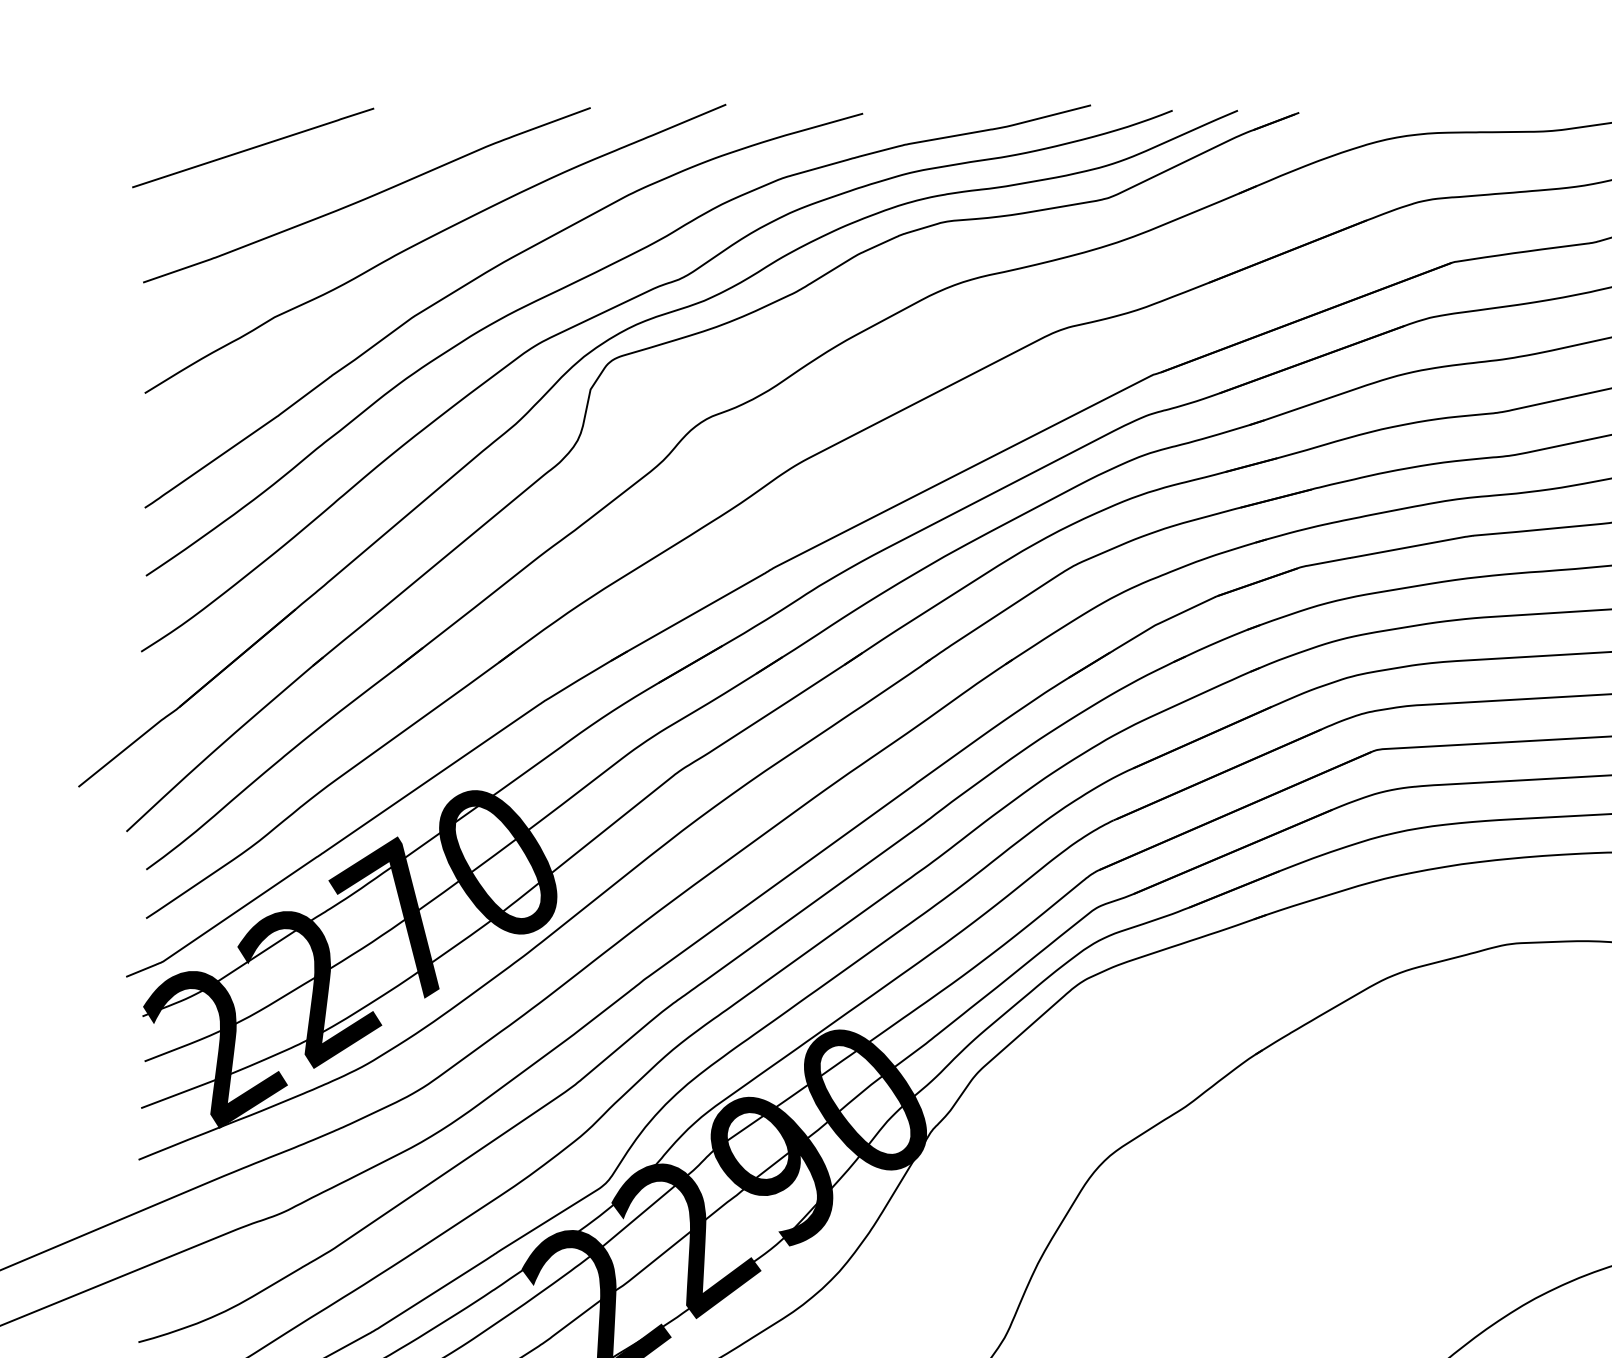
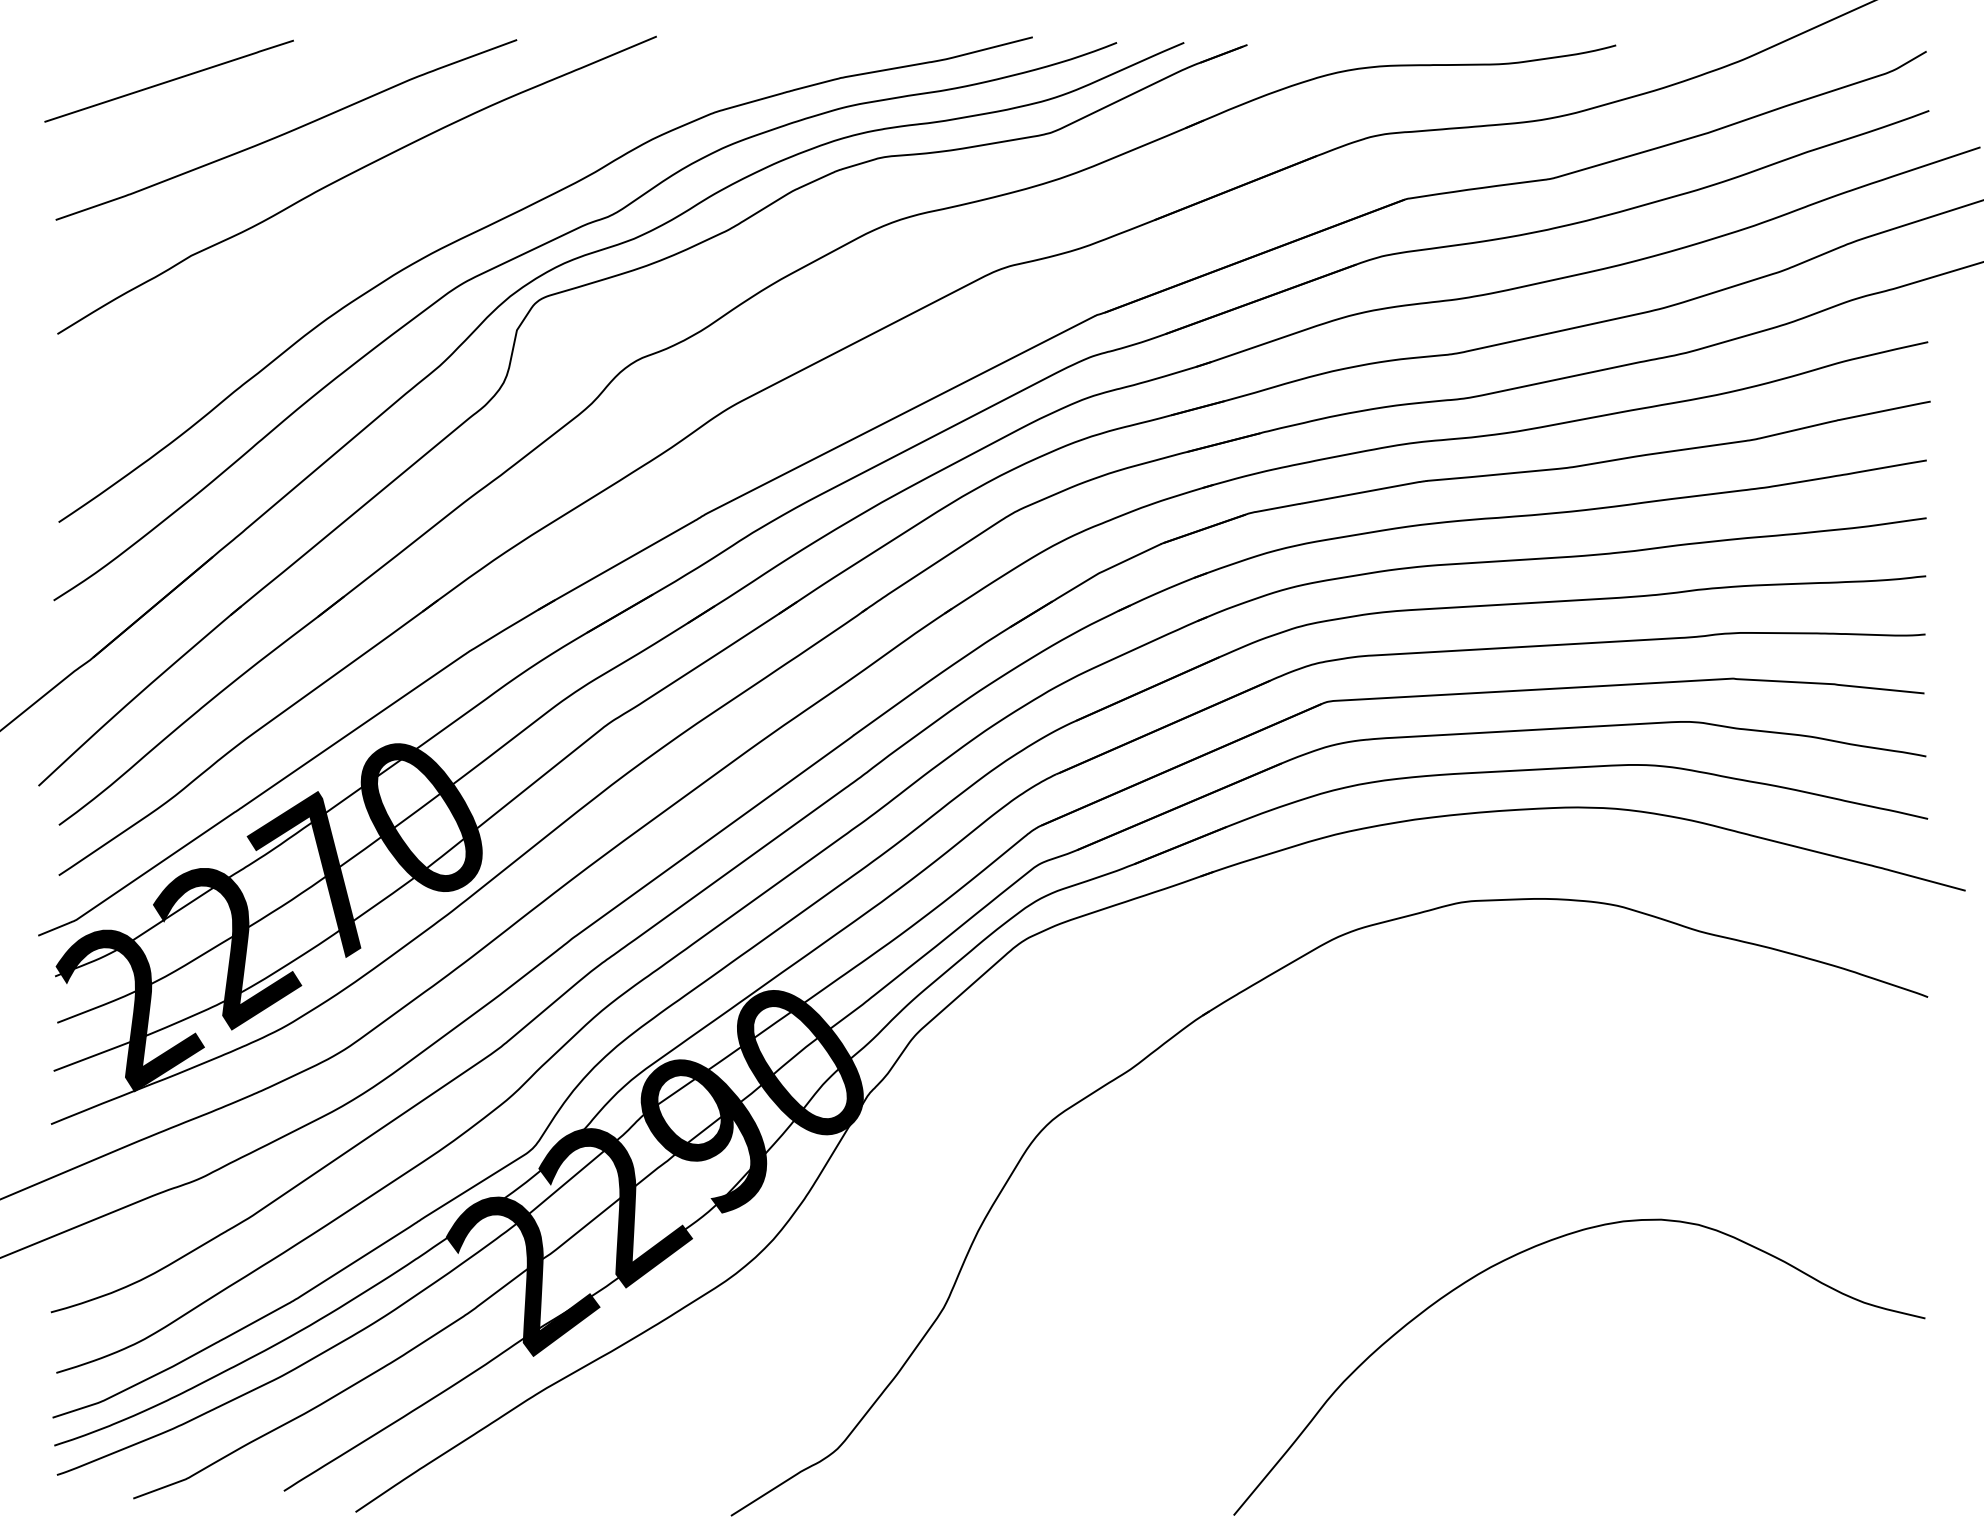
curve: (485, 274) -> (408, 211), removed

